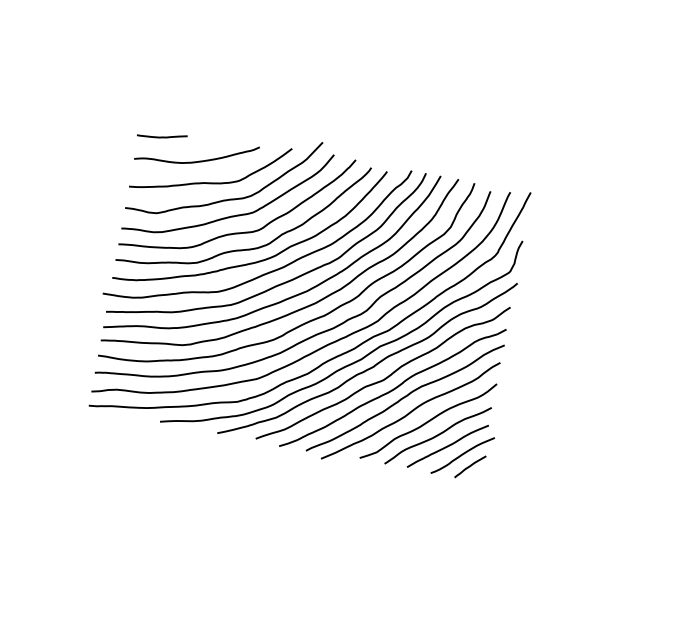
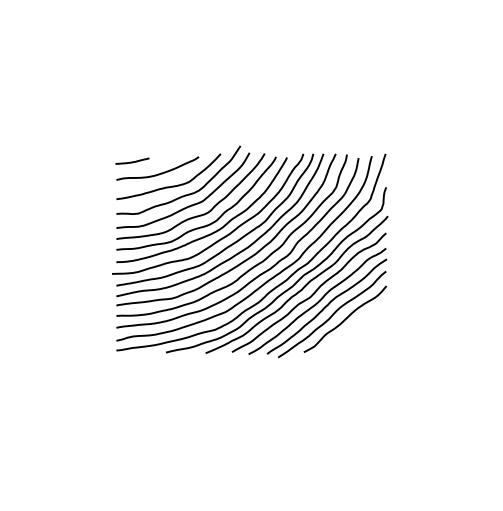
part: (440, 437) -> (355, 328), removed

